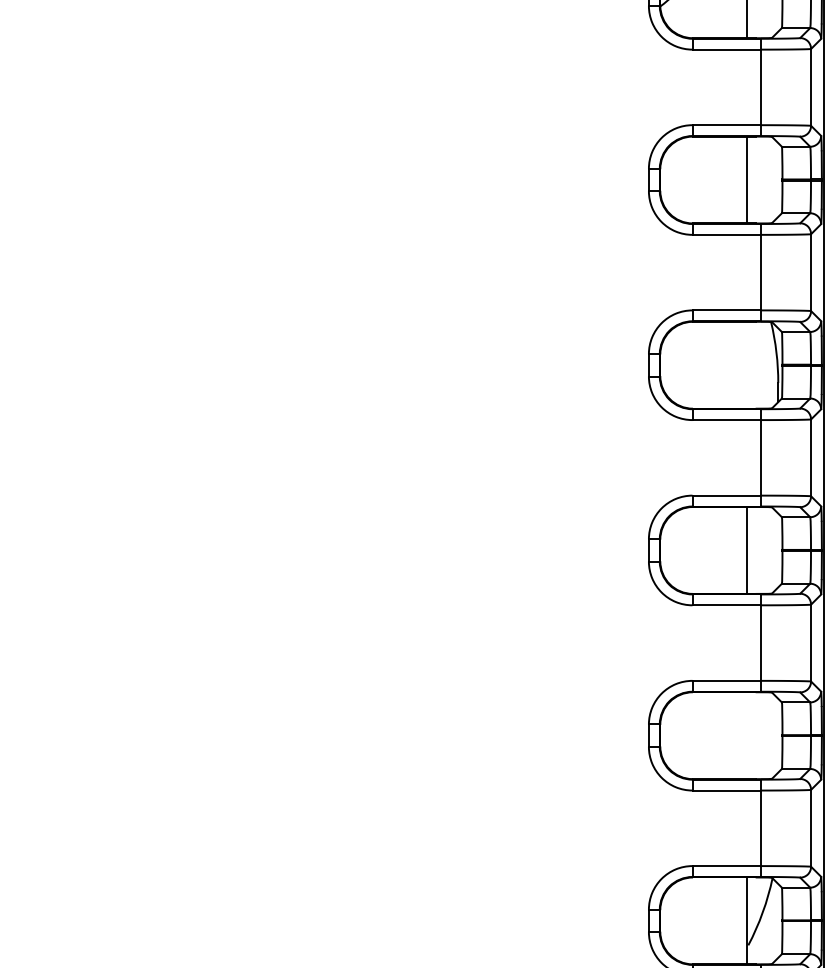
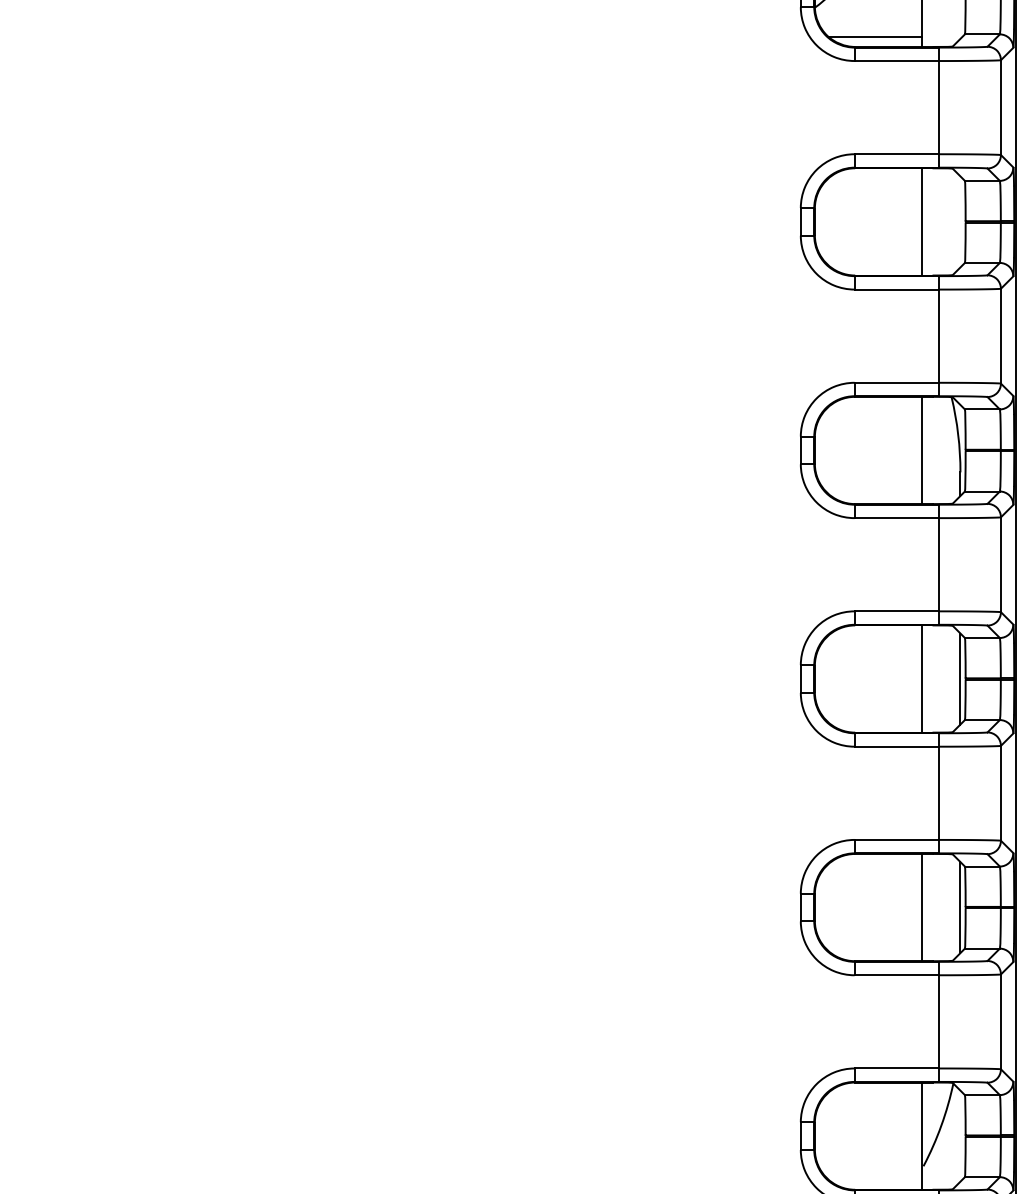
line: (709, 30) -> (875, 37), added
line: (747, 365) -> (922, 450), added
line: (778, 550) -> (960, 678), added
line: (747, 735) -> (922, 907), added
line: (778, 735) -> (960, 907), added

